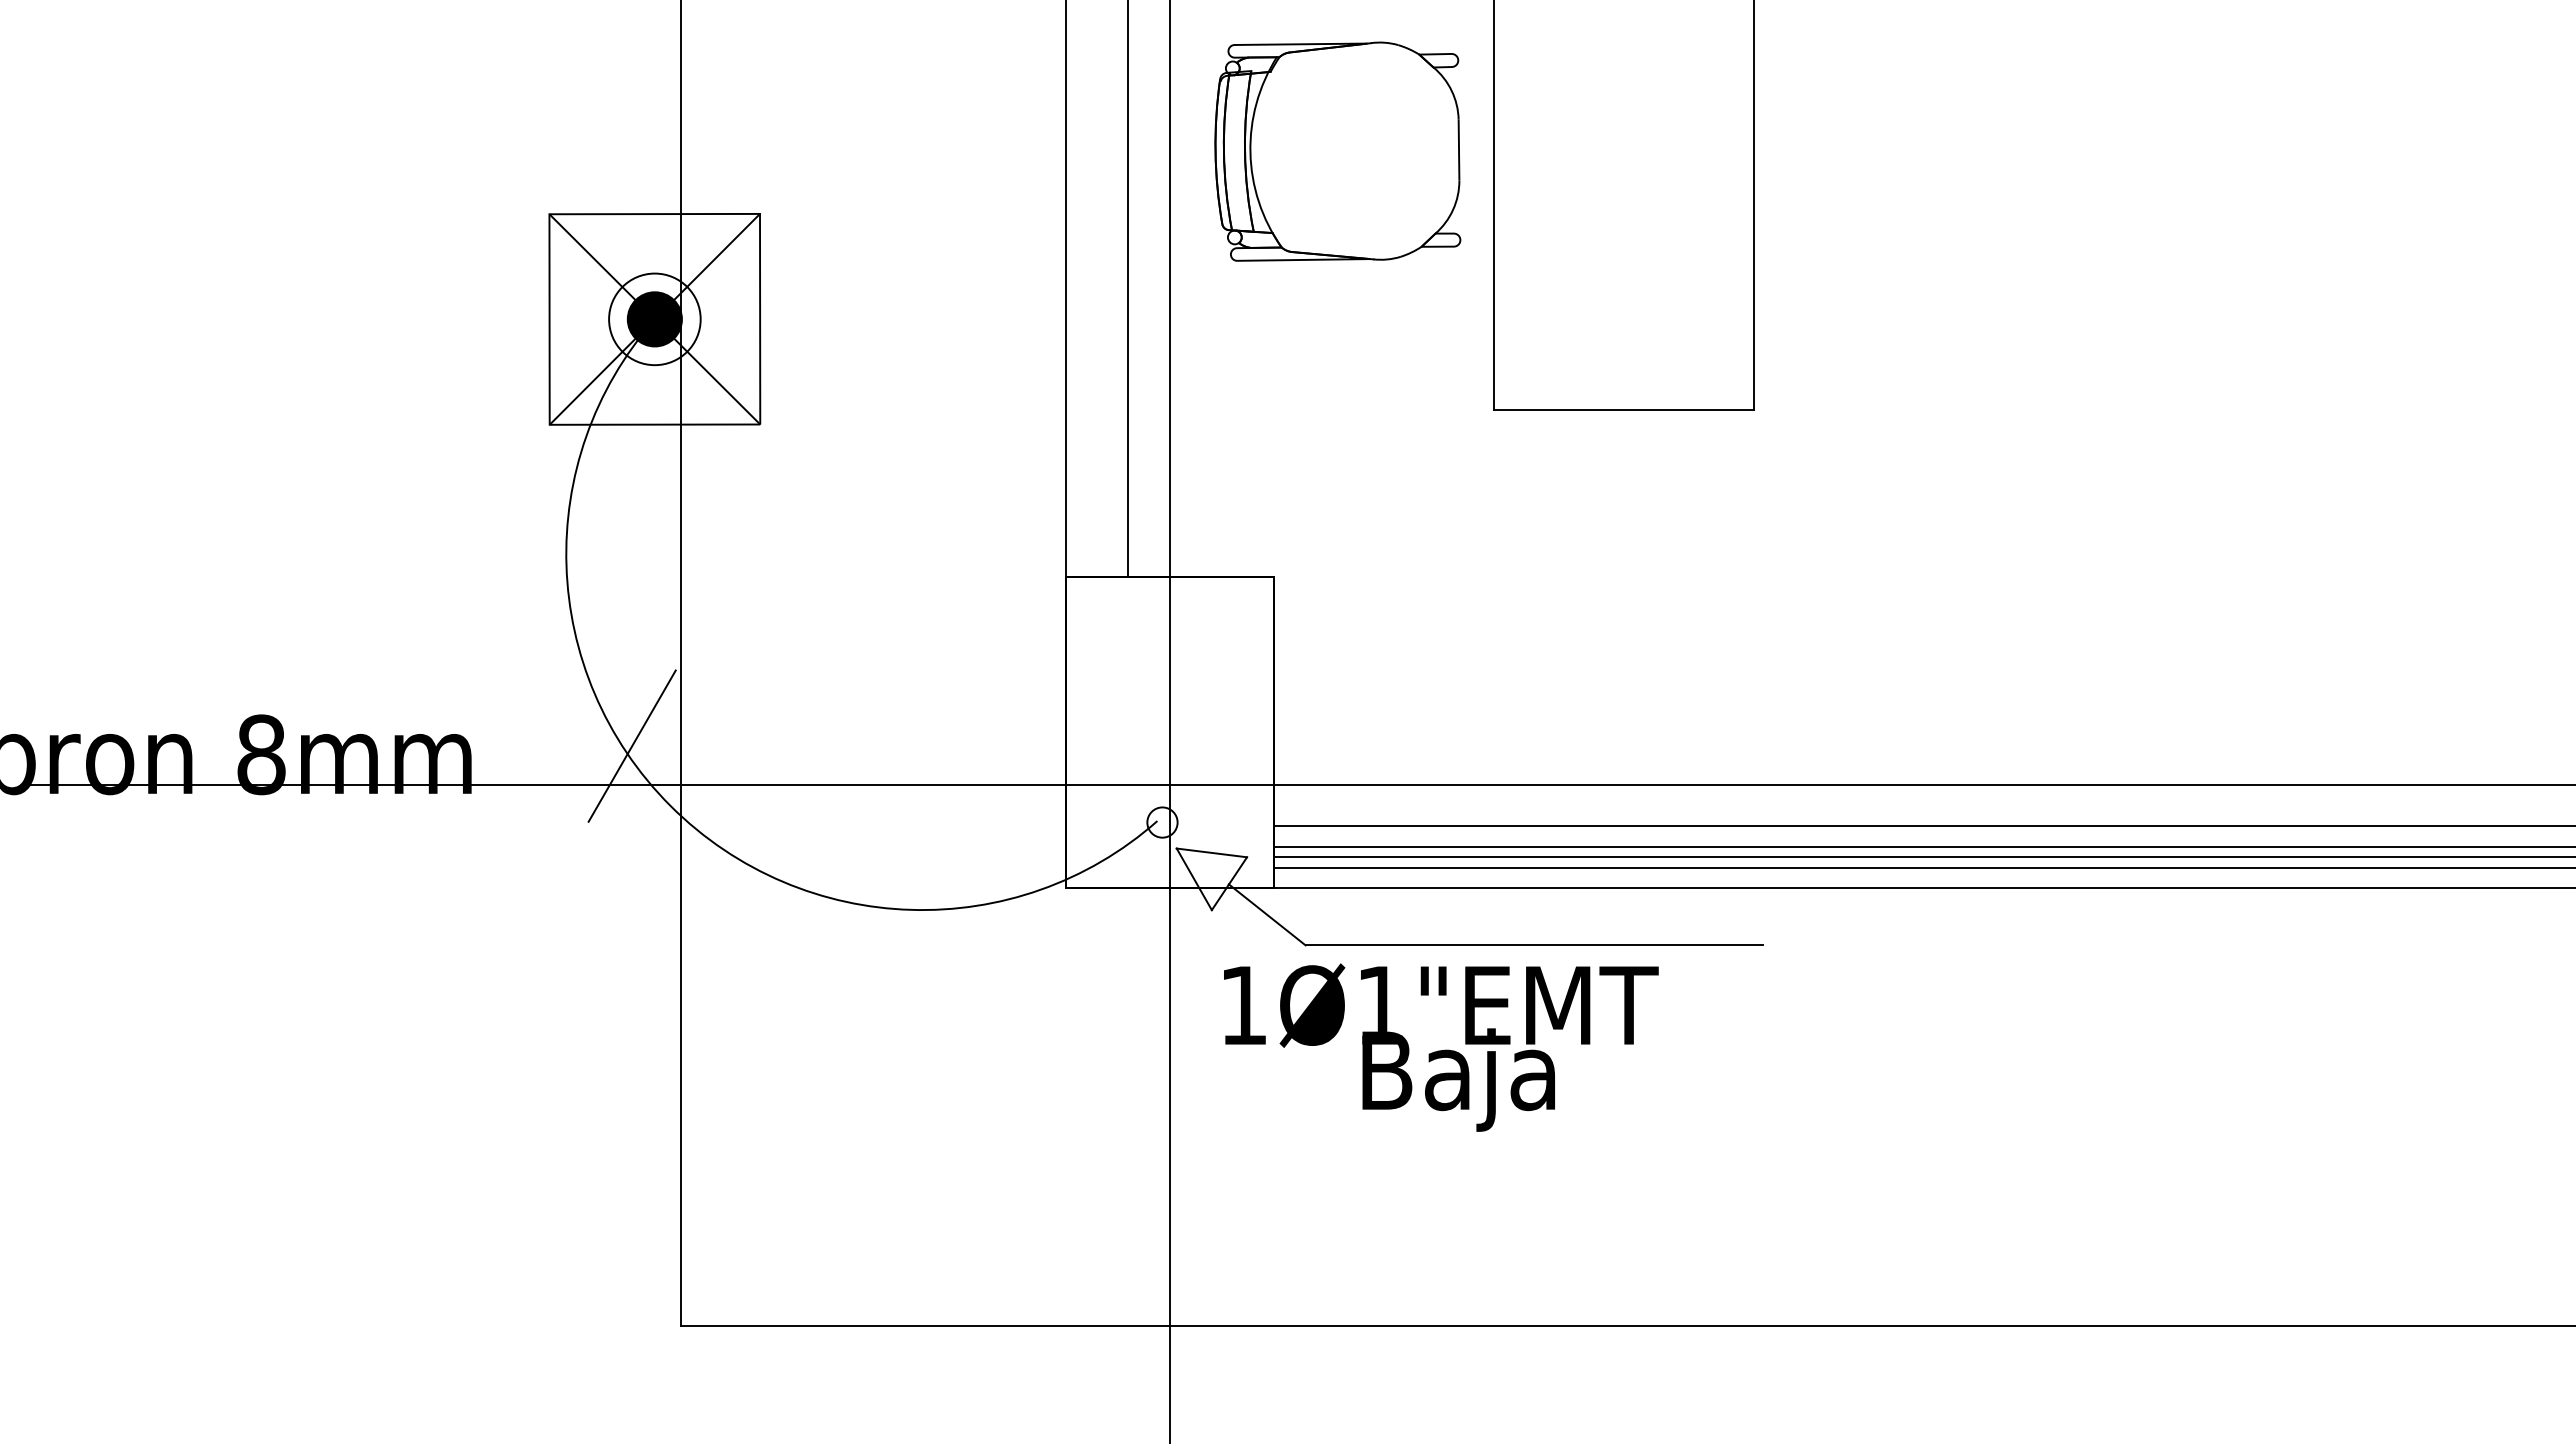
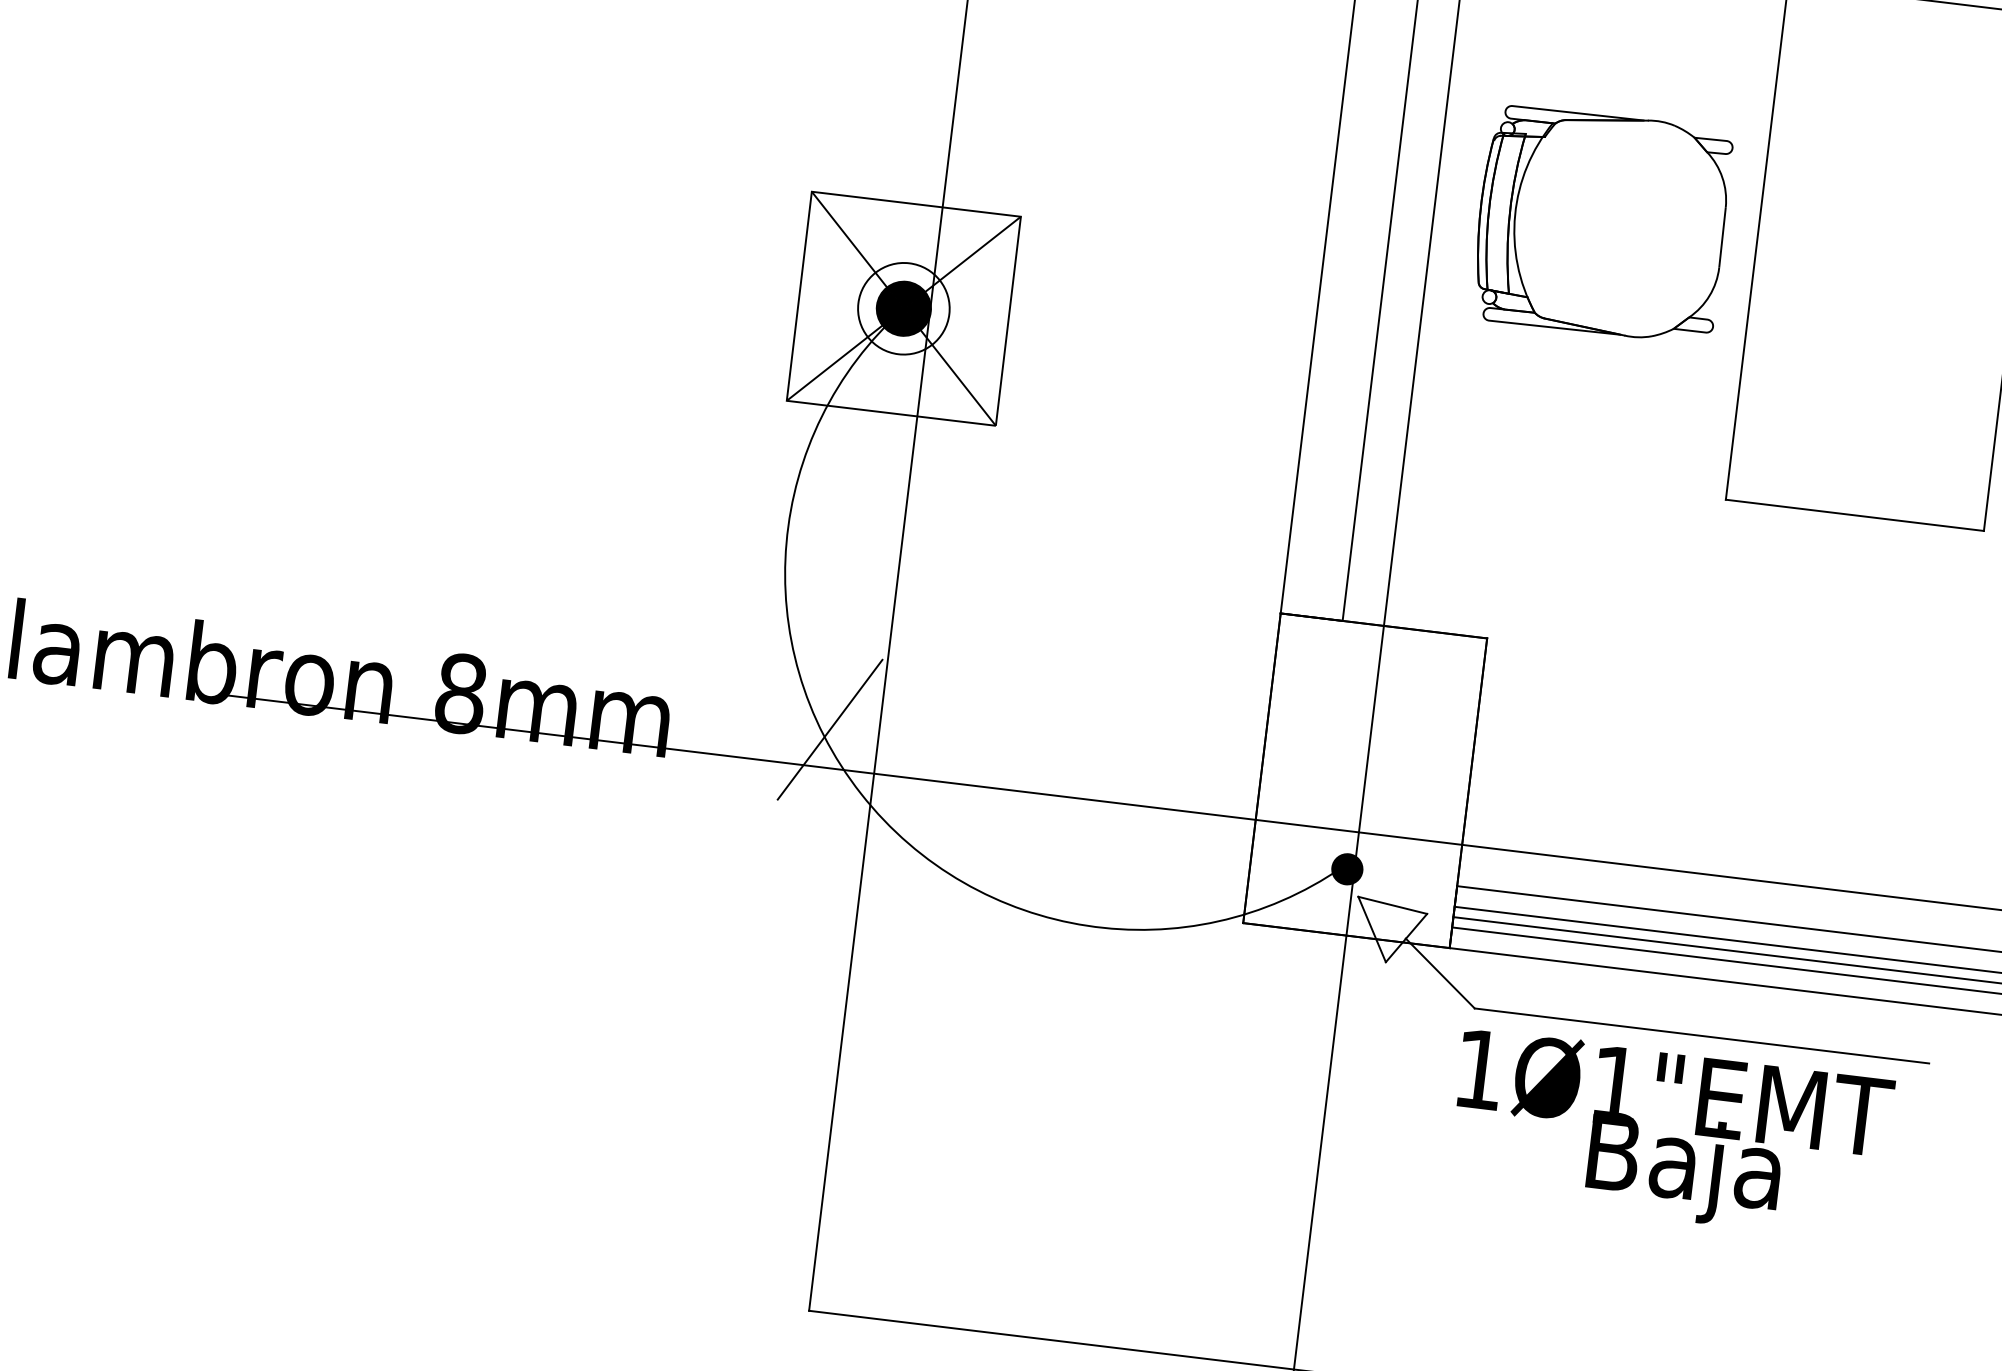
fill: (1162, 822) -> (1347, 869), added
text: (1441, 1047) -> (1670, 1135), moved

